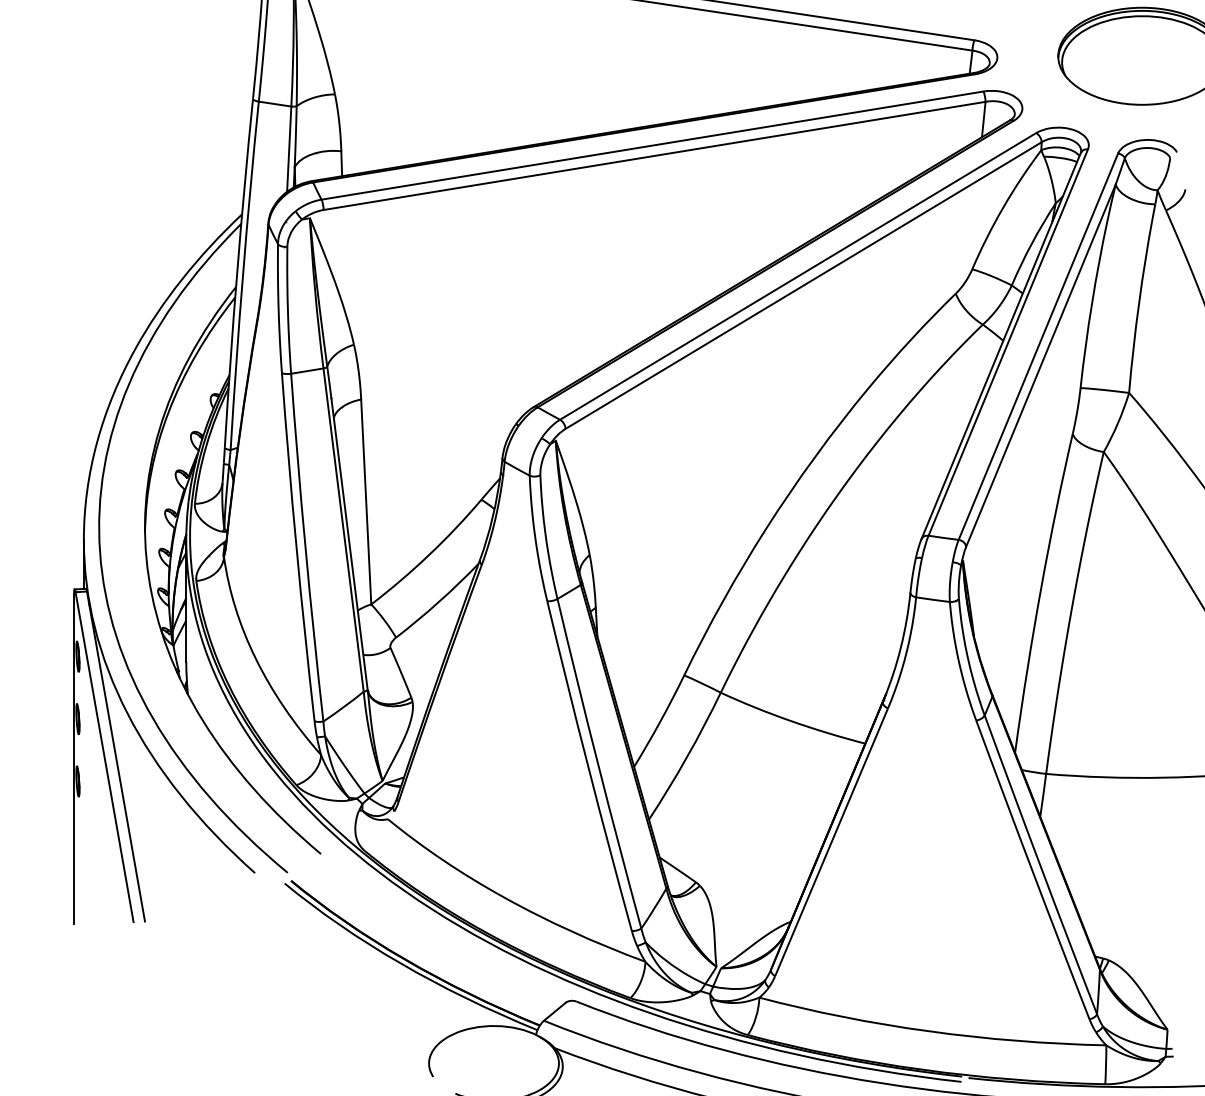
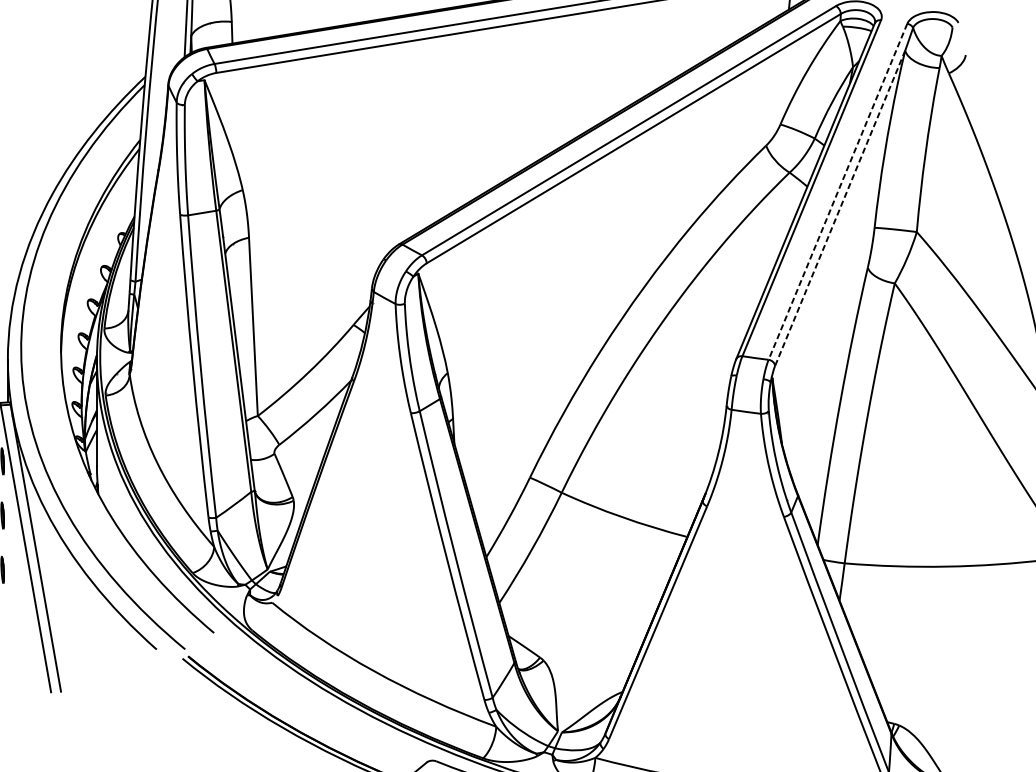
line: (1038, 346) -> (838, 191), solid -> dashed
line: (1040, 366) -> (839, 209), solid -> dashed

